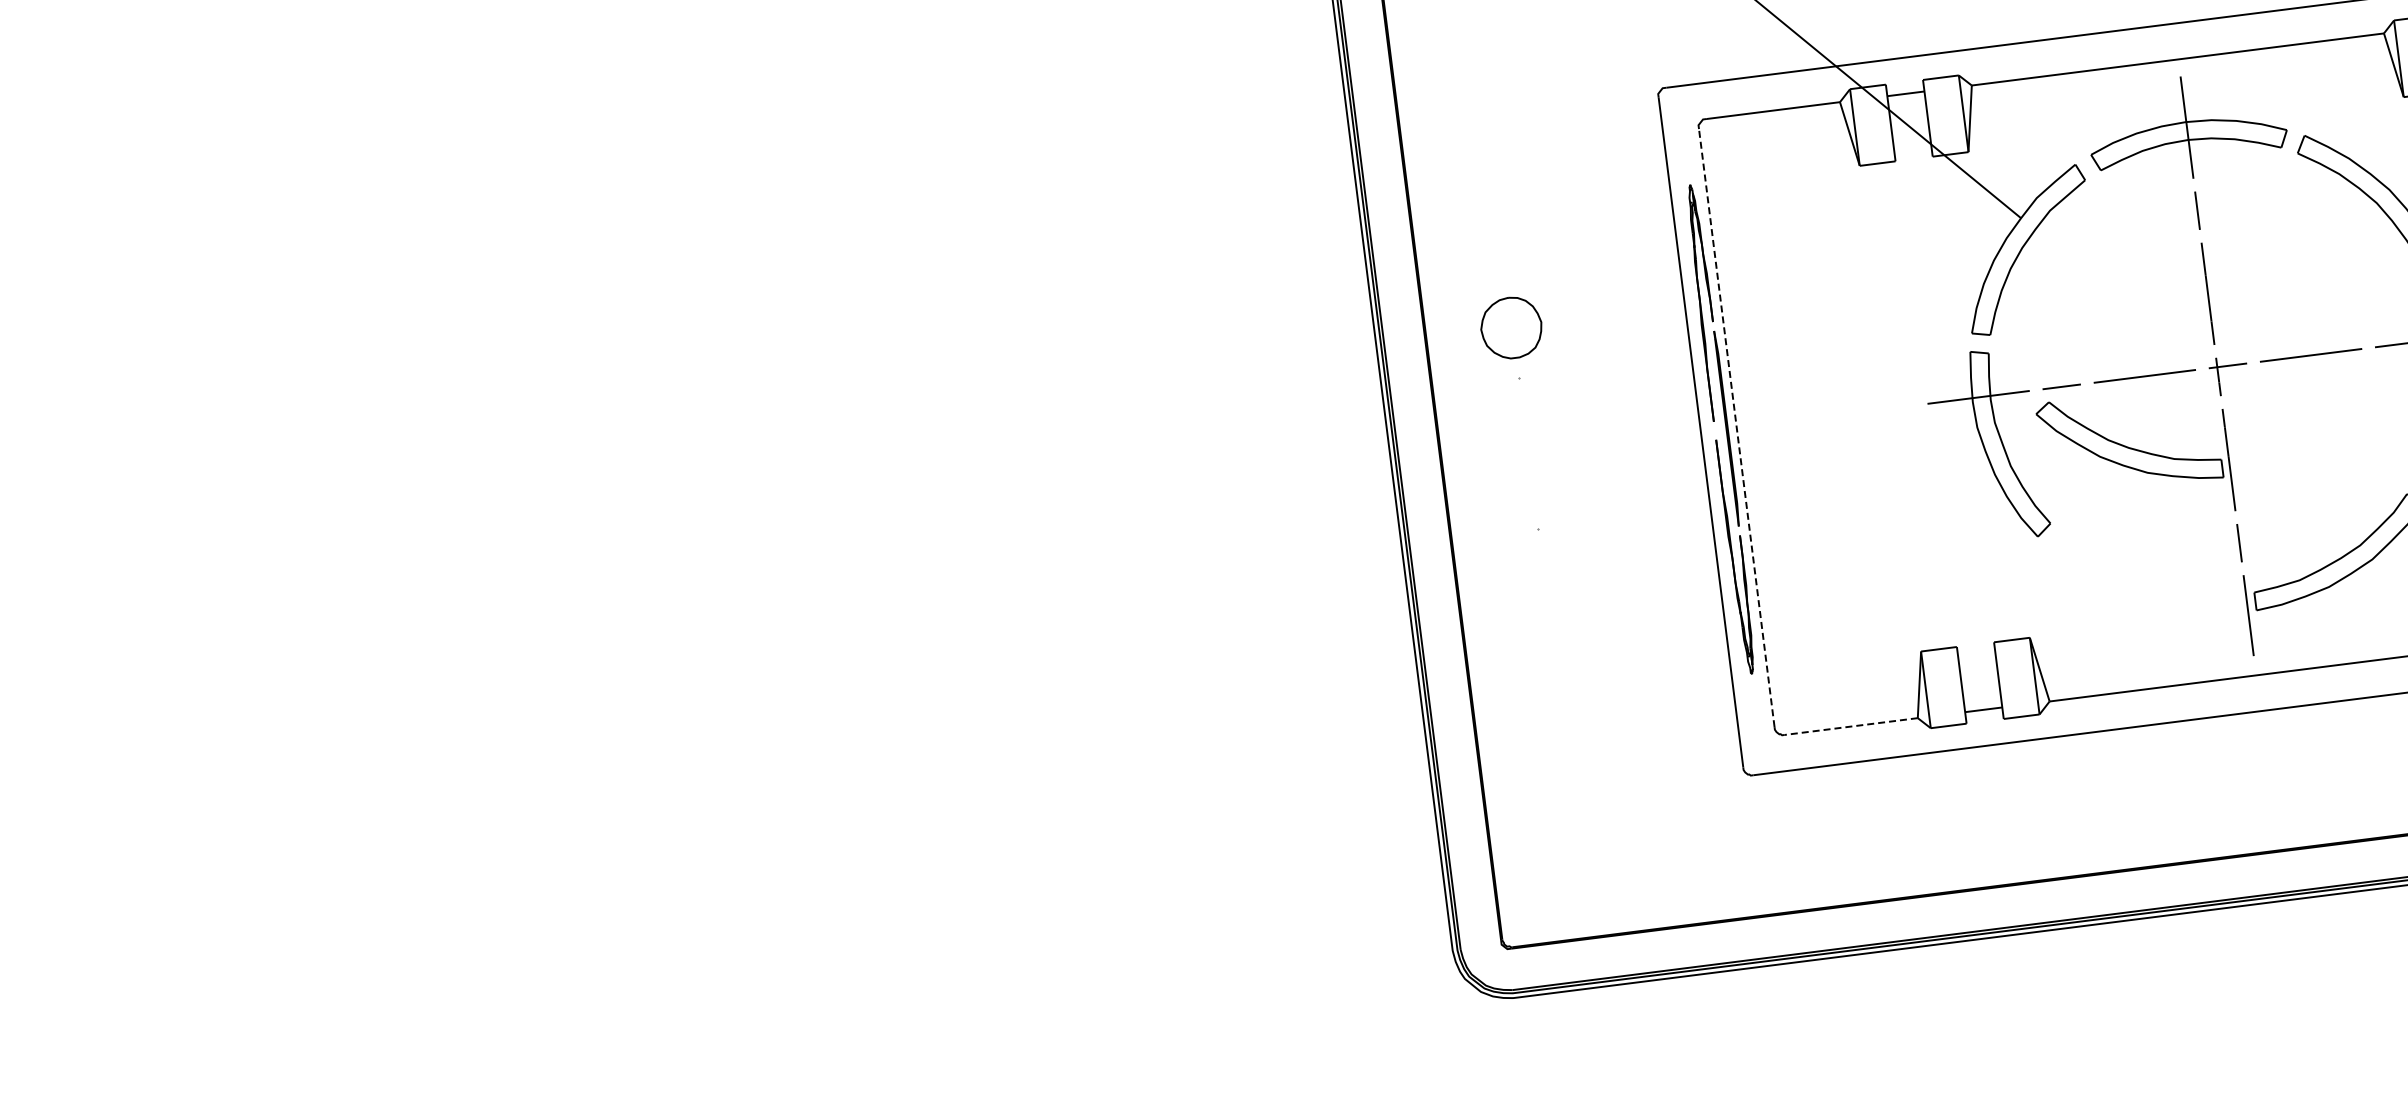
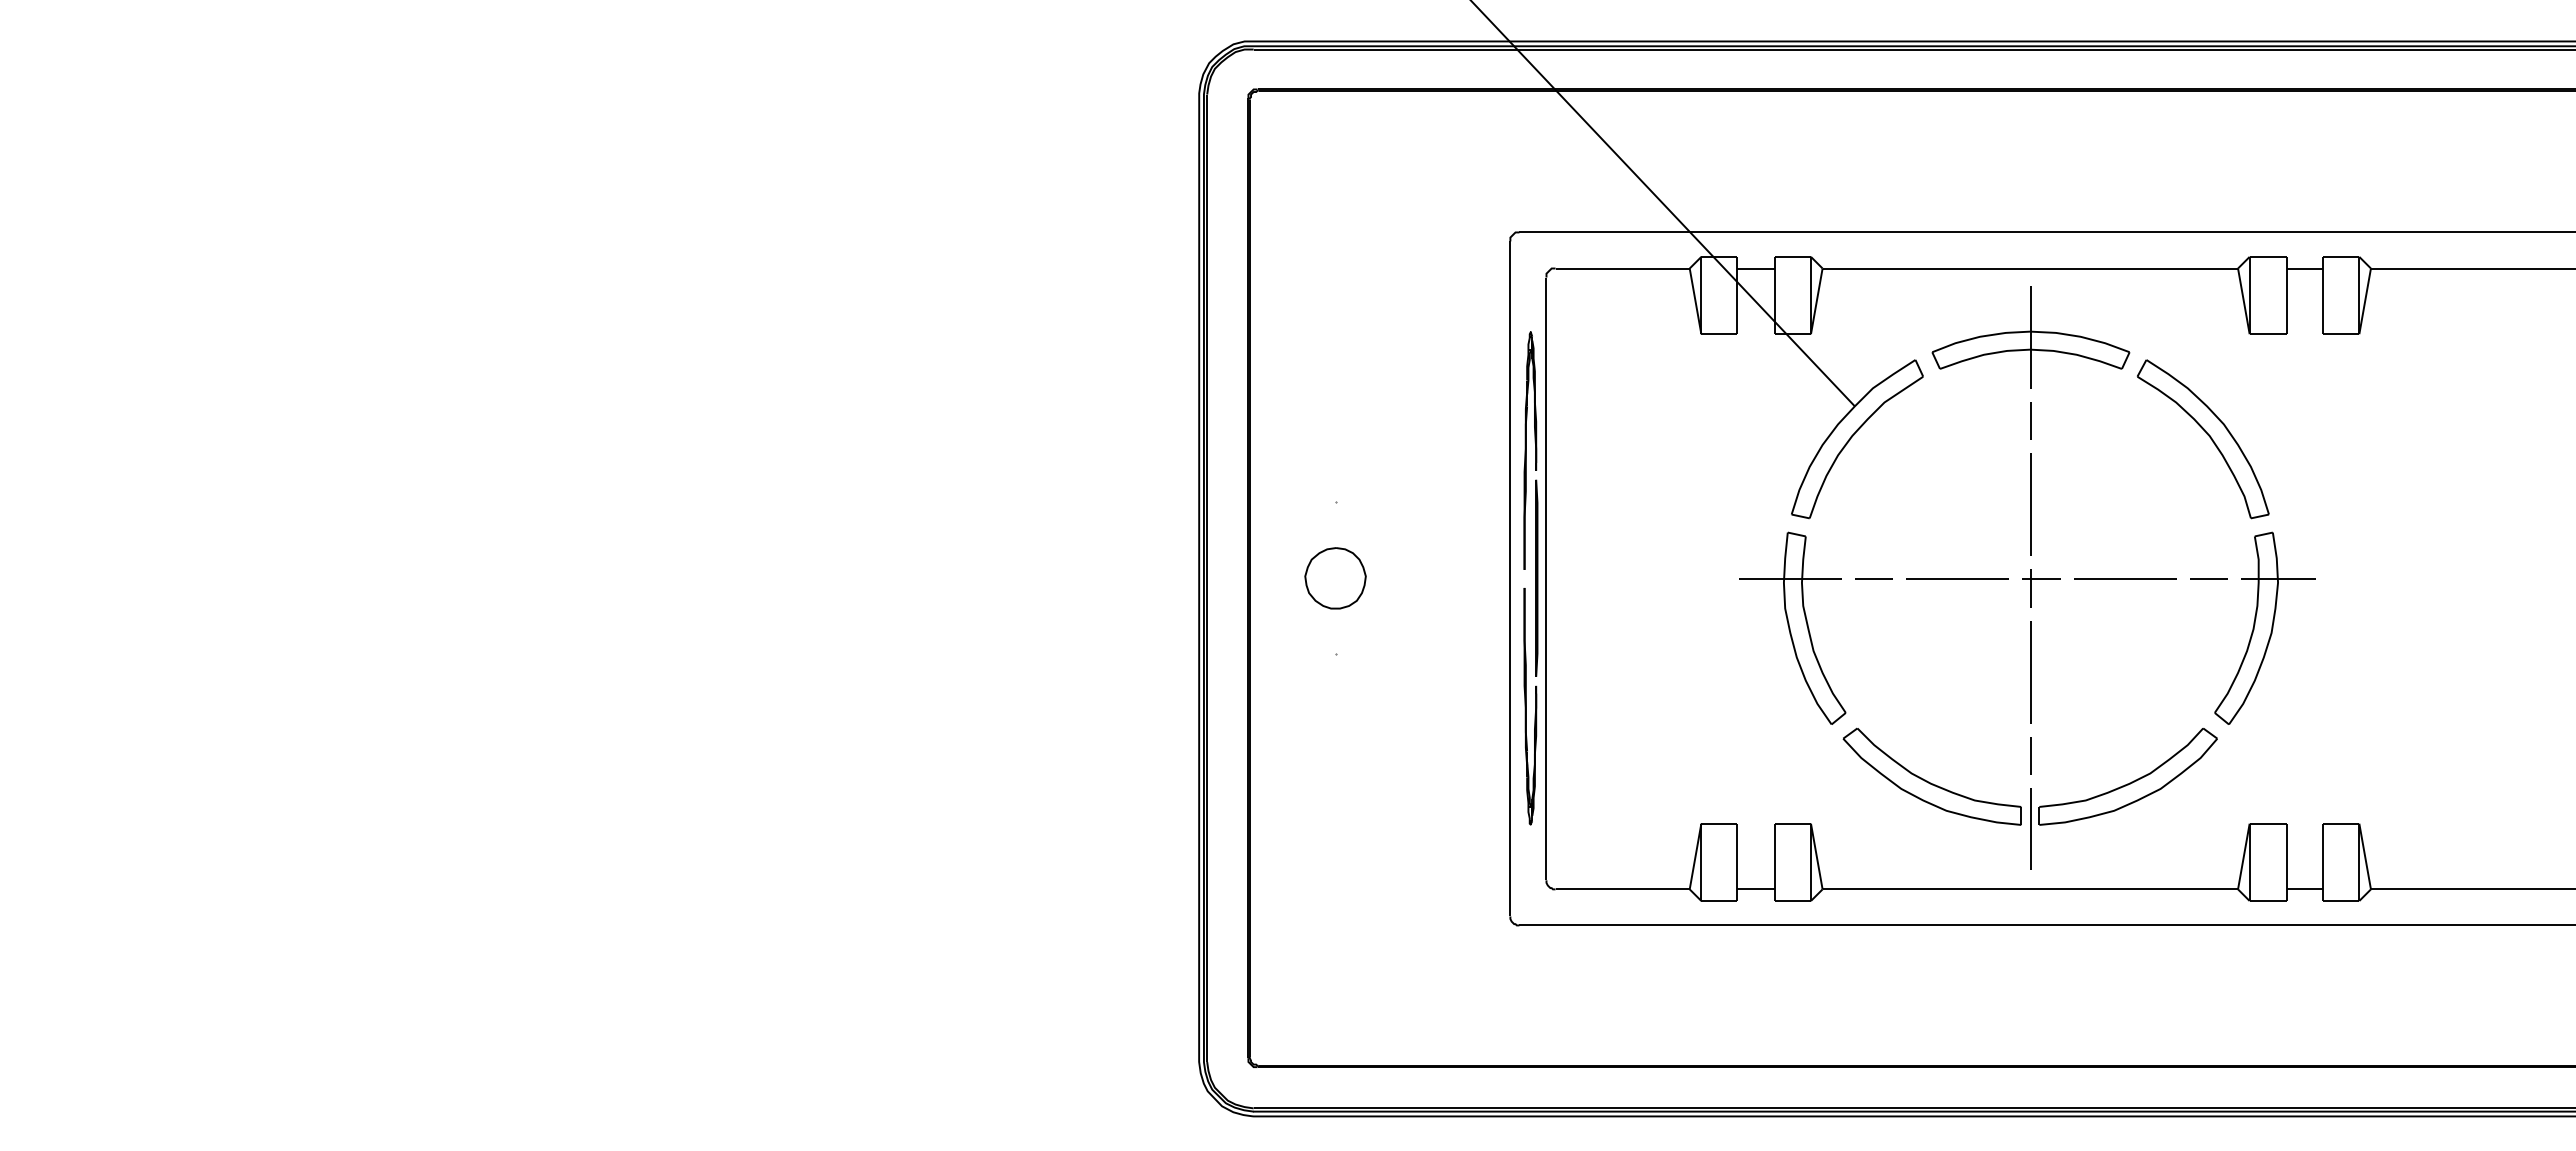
part: (1511, 328) -> (1335, 578), moved
line: (1736, 427) -> (1546, 578), dashed -> solid
part: (2128, 440) -> (1931, 776), moved
line: (1851, 726) -> (1622, 889), dashed -> solid

